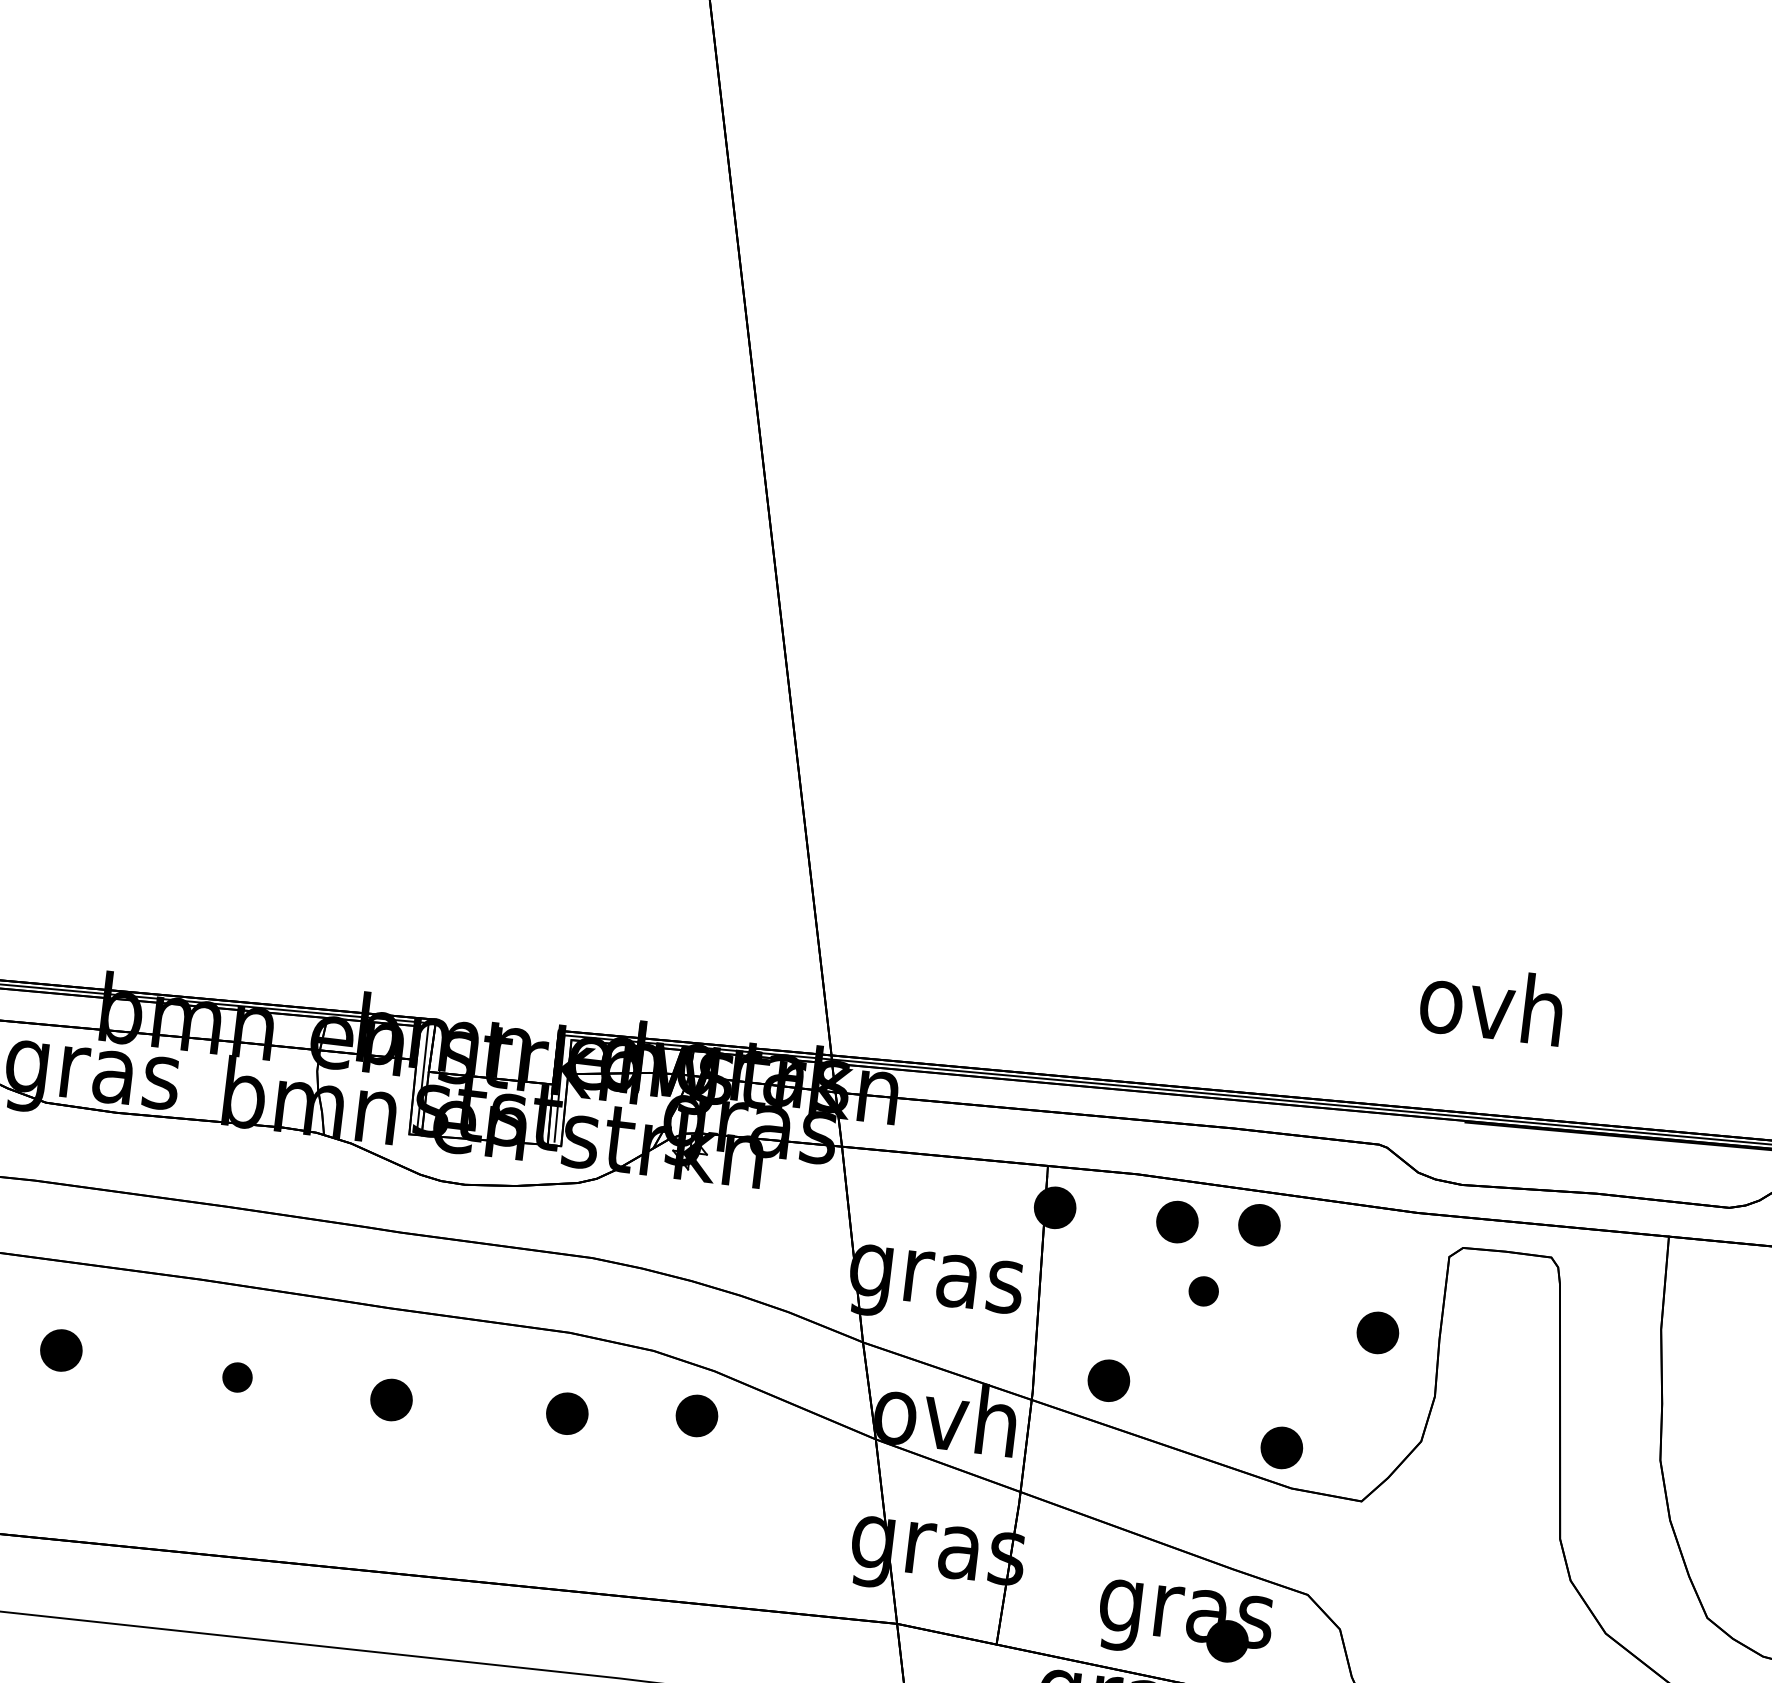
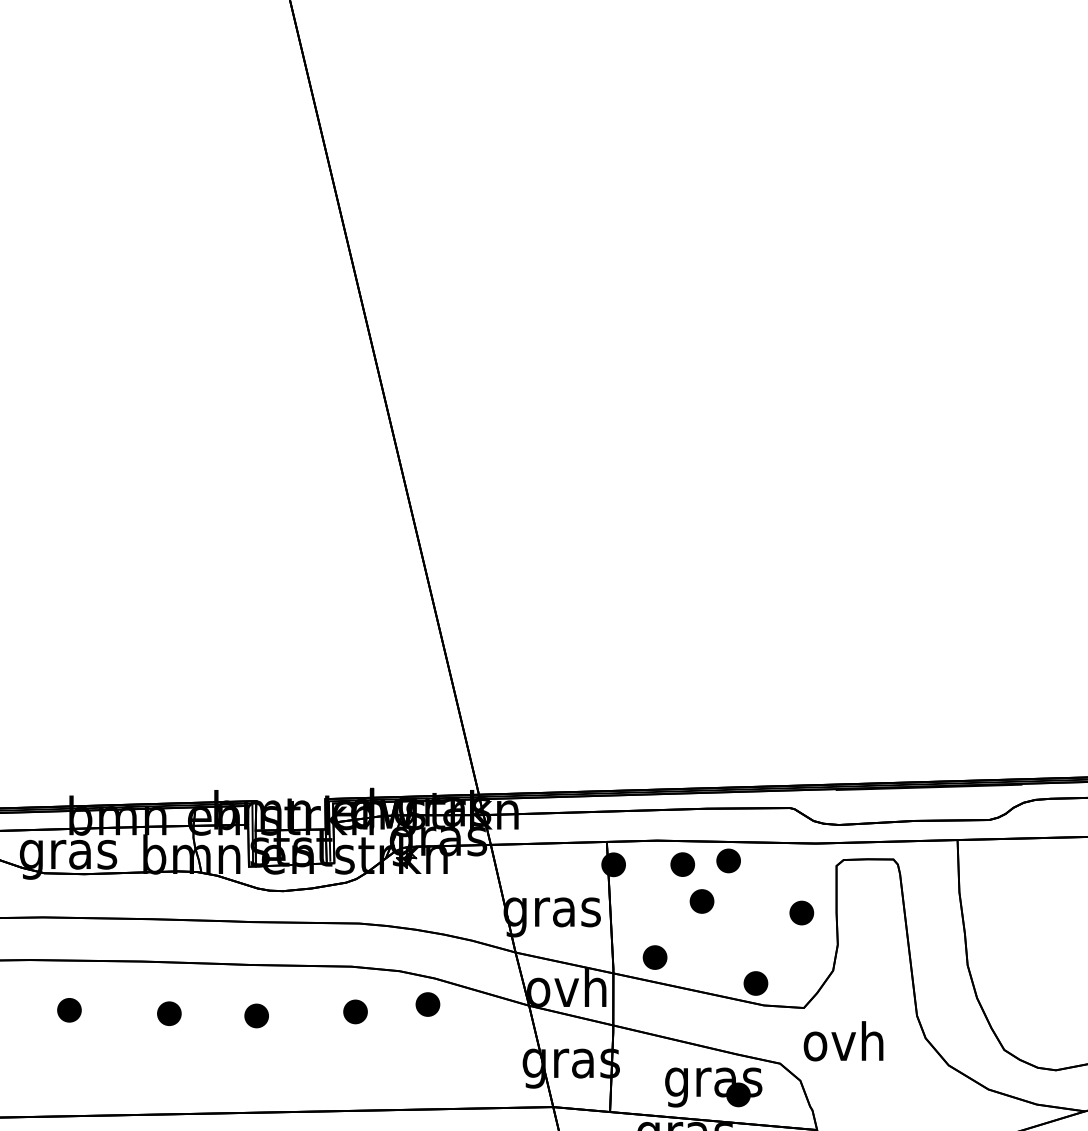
text: (1491, 1004) -> (843, 1041), moved
part: (1202, 1291) -> (701, 901), size x1.43
part: (237, 1377) -> (169, 1013), size x1.43

